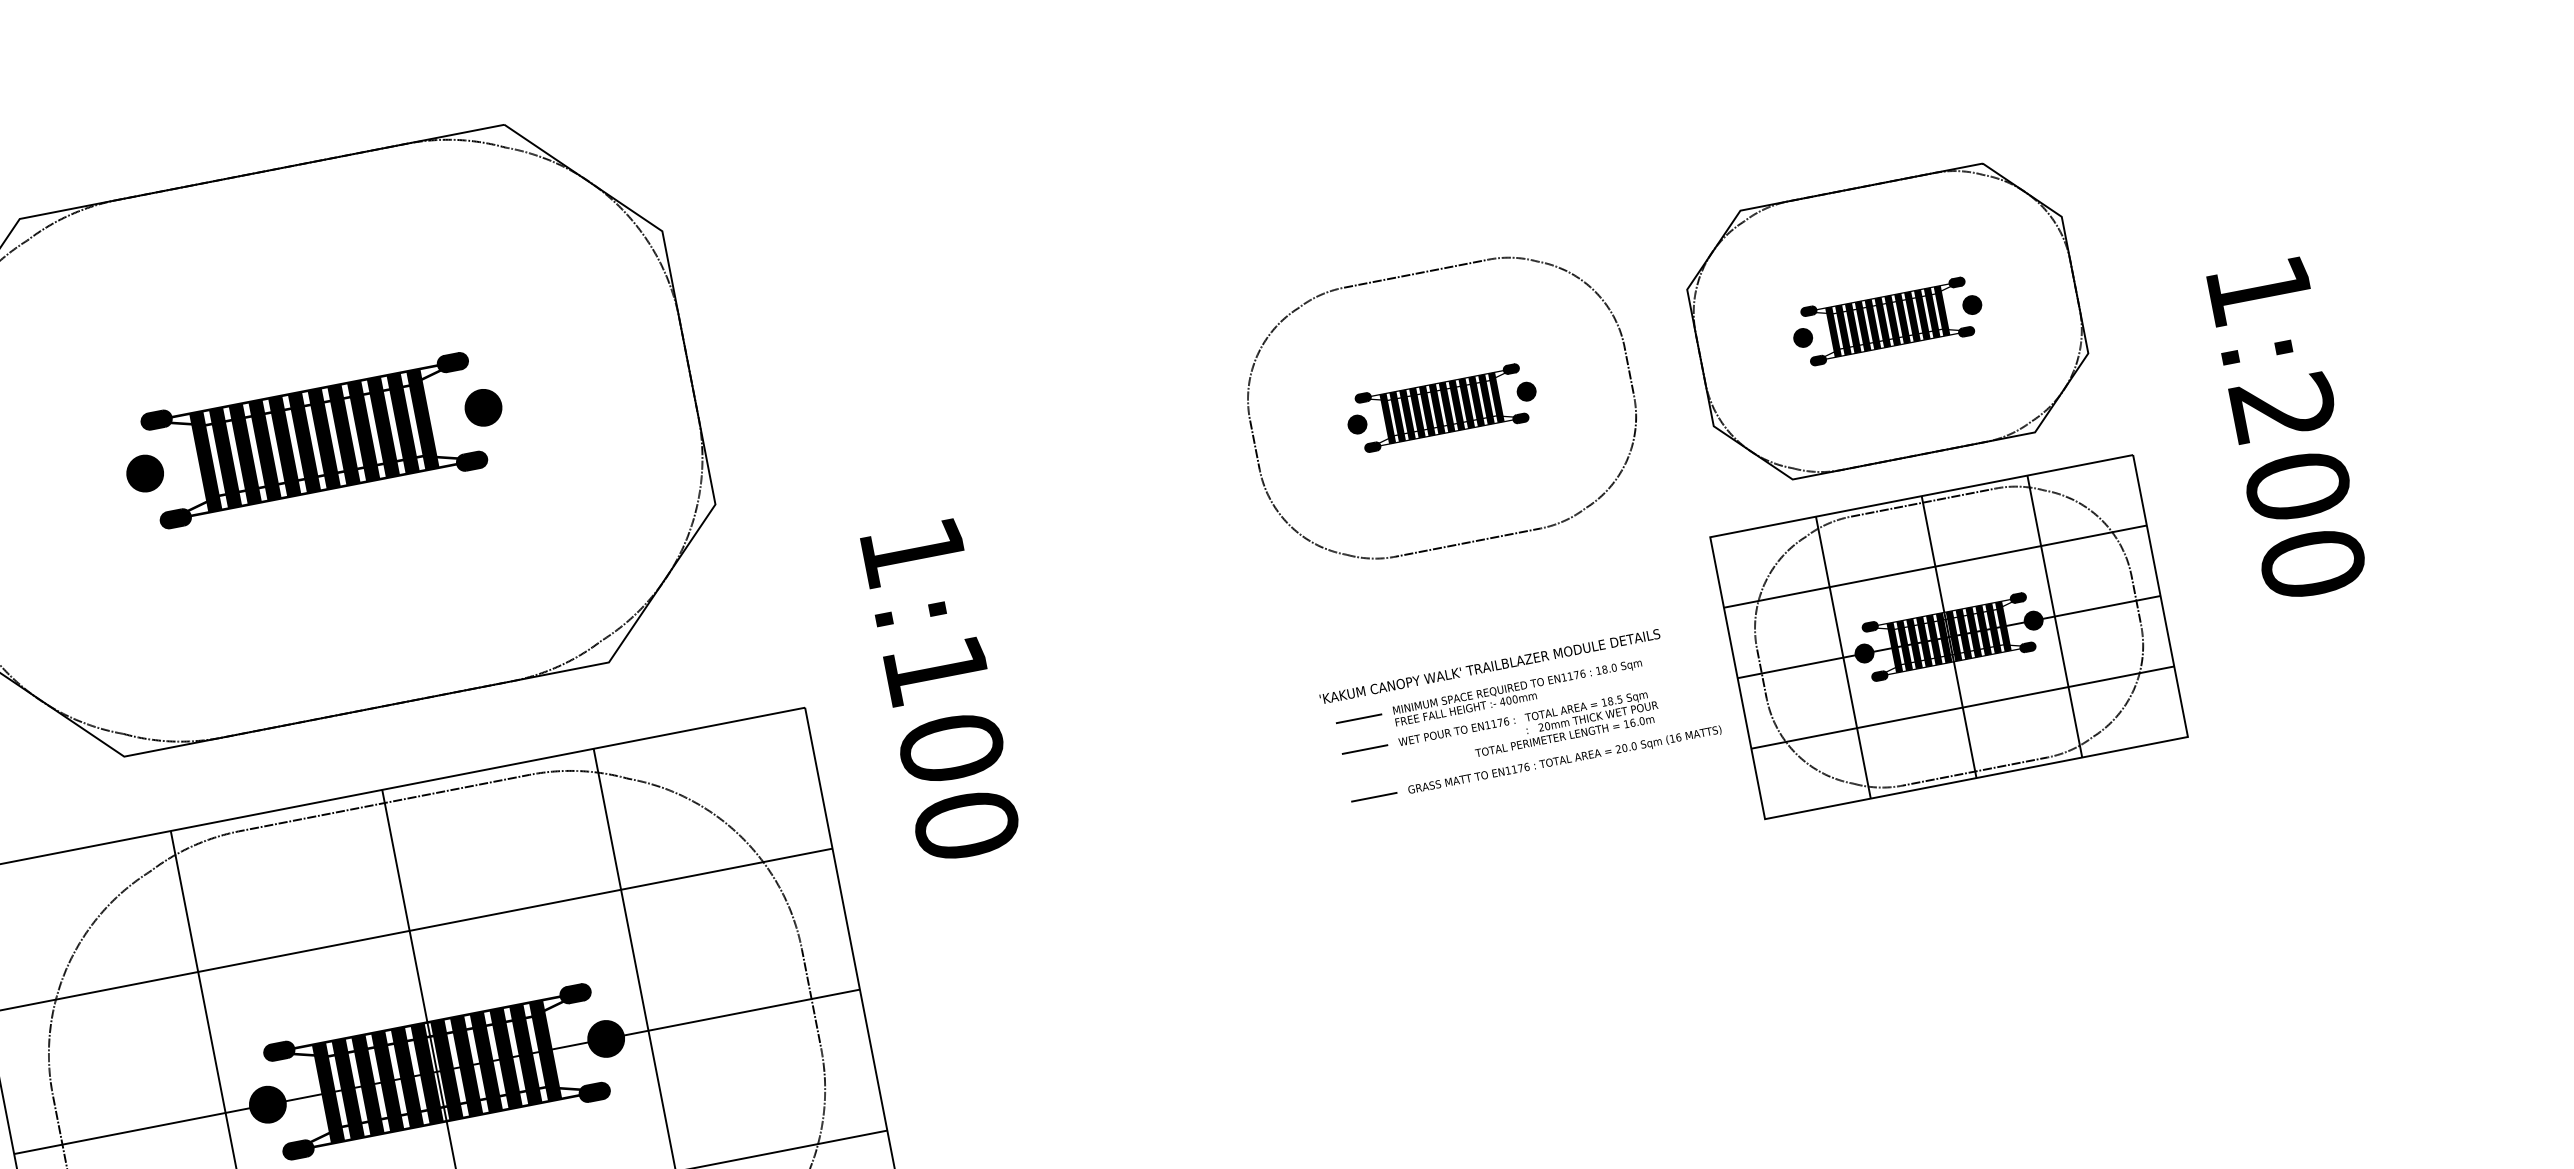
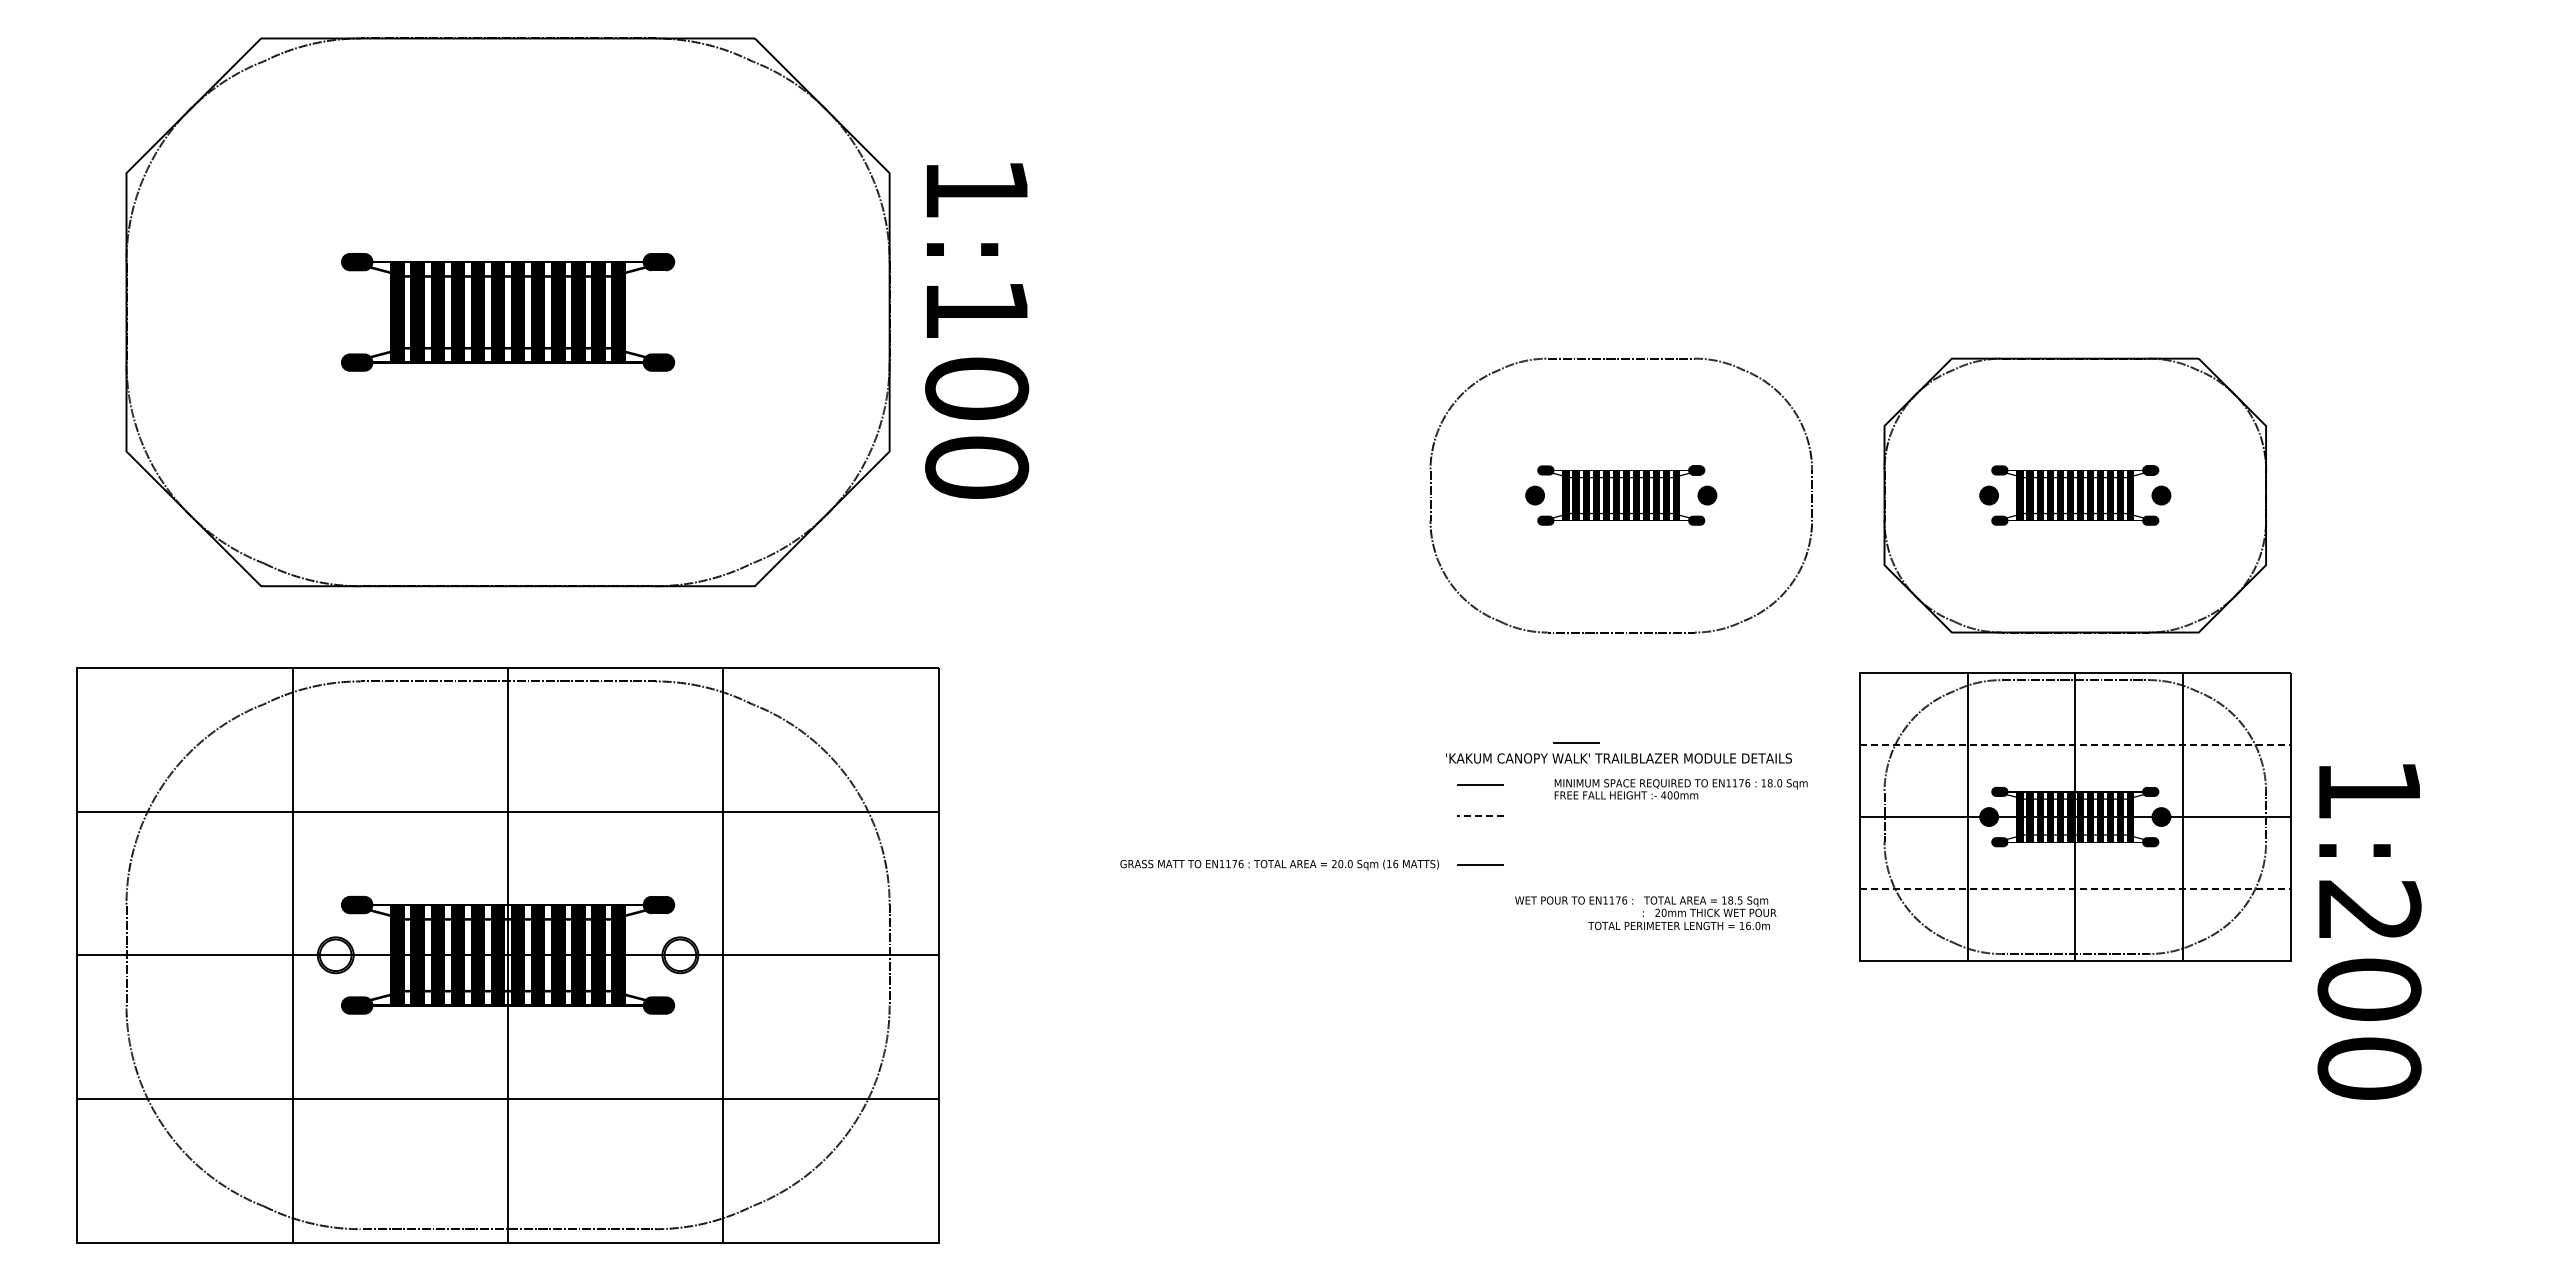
part: (483, 407) -> (680, 312), removed
text: (2286, 429) -> (2369, 931), moved
part: (144, 473) -> (335, 312), removed
line: (1935, 566) -> (2075, 745), solid -> dashed
line: (1445, 659) -> (1576, 742), added
text: (941, 690) -> (977, 330), moved
text: (1518, 692) -> (1680, 789), moved
line: (1962, 707) -> (2075, 888), solid -> dashed
text: (1529, 730) -> (1645, 913), moved
line: (1365, 750) -> (1480, 816), solid -> dashed
text: (1564, 760) -> (1279, 864), moved
fill: (606, 1039) -> (680, 955), removed
fill: (267, 1104) -> (335, 955), removed

